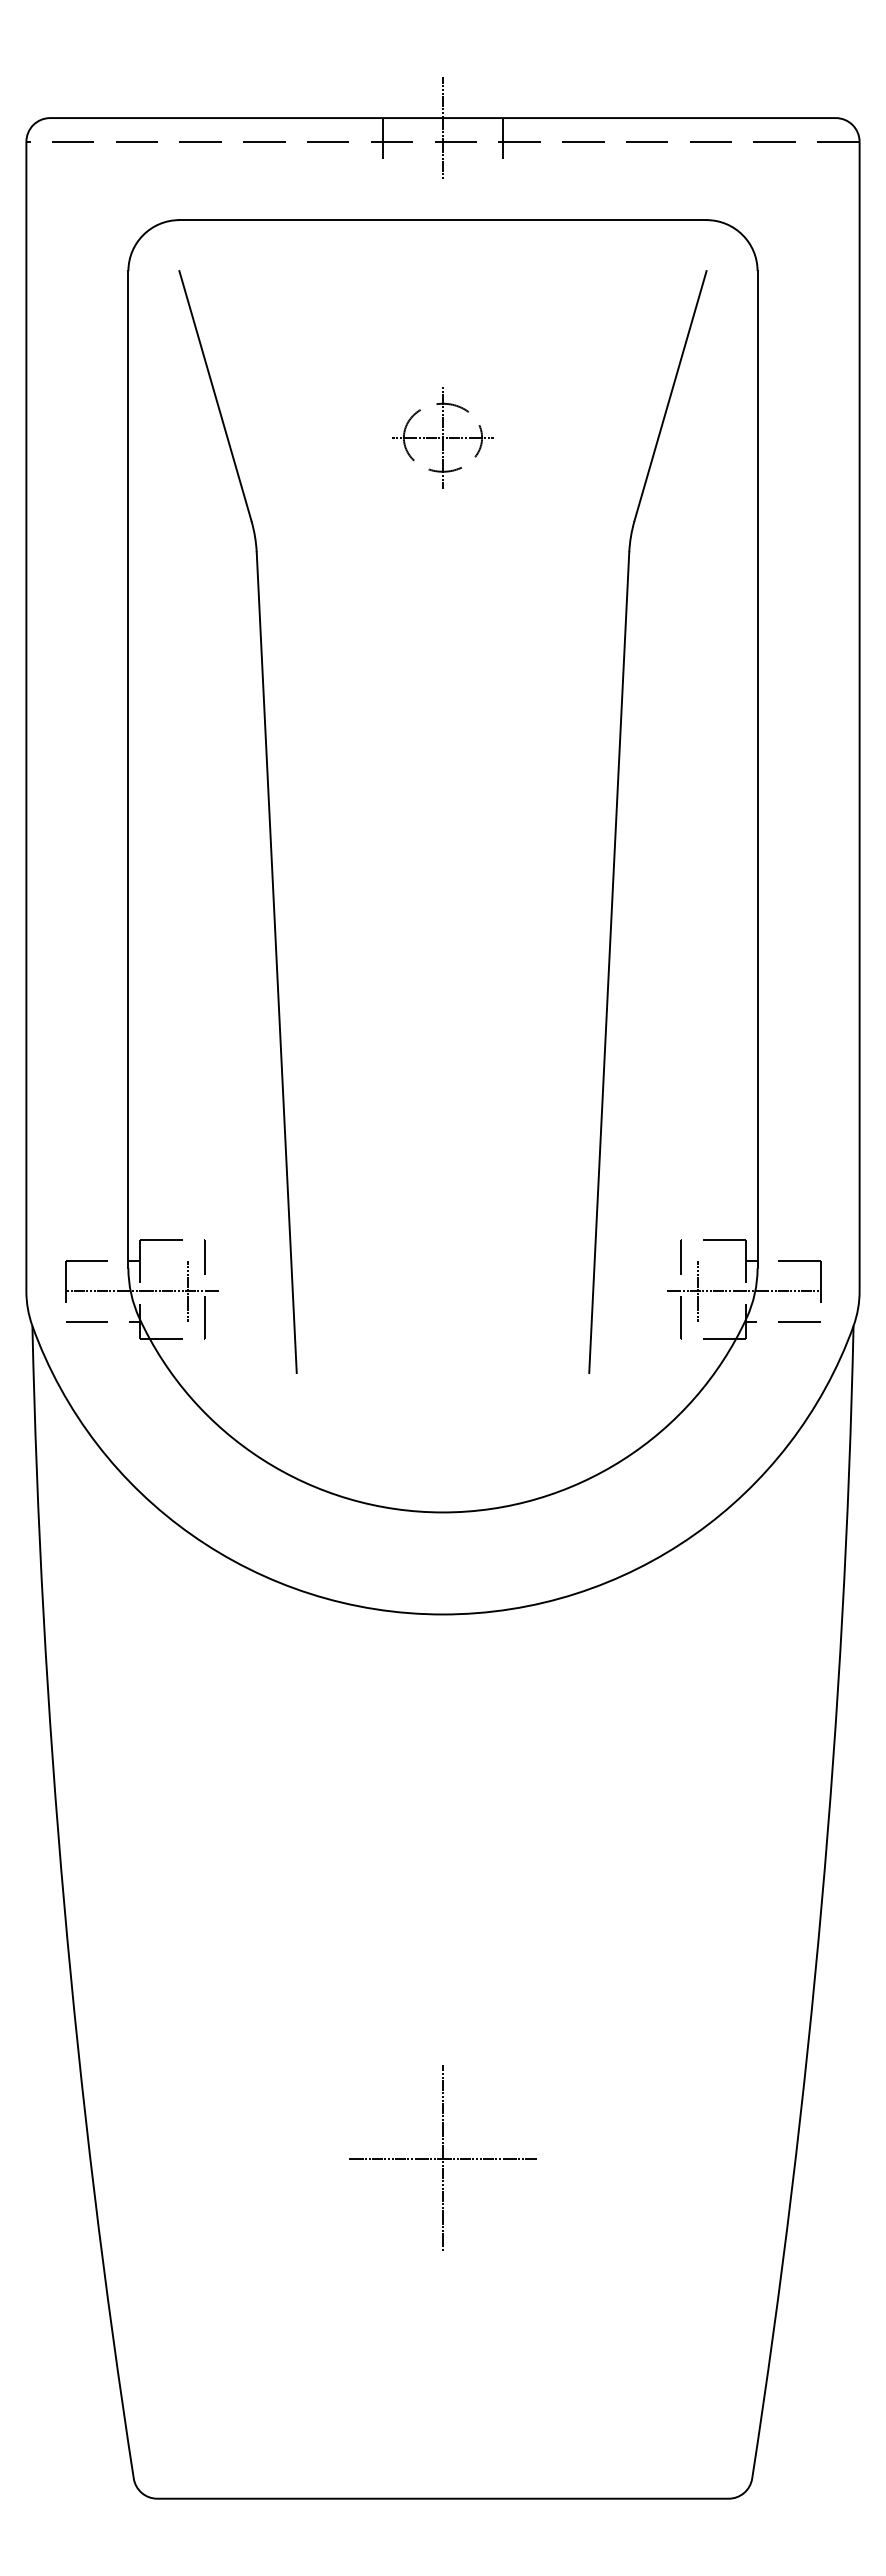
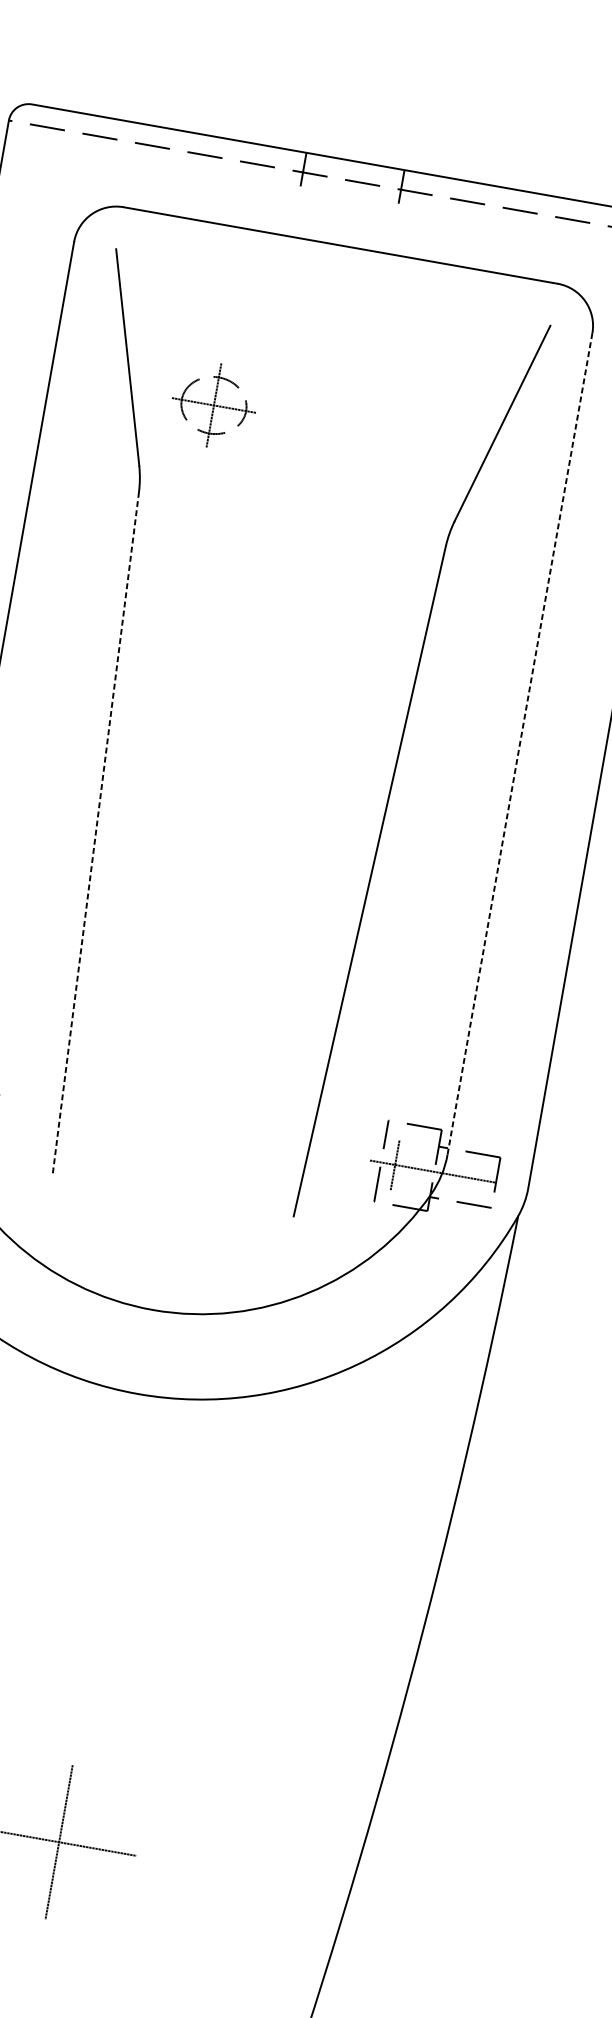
line: (443, 128) -> (354, 170), removed
part: (442, 437) -> (213, 405), moved
line: (757, 769) -> (519, 743), solid -> dashed
line: (276, 962) -> (95, 832), solid -> dashed

